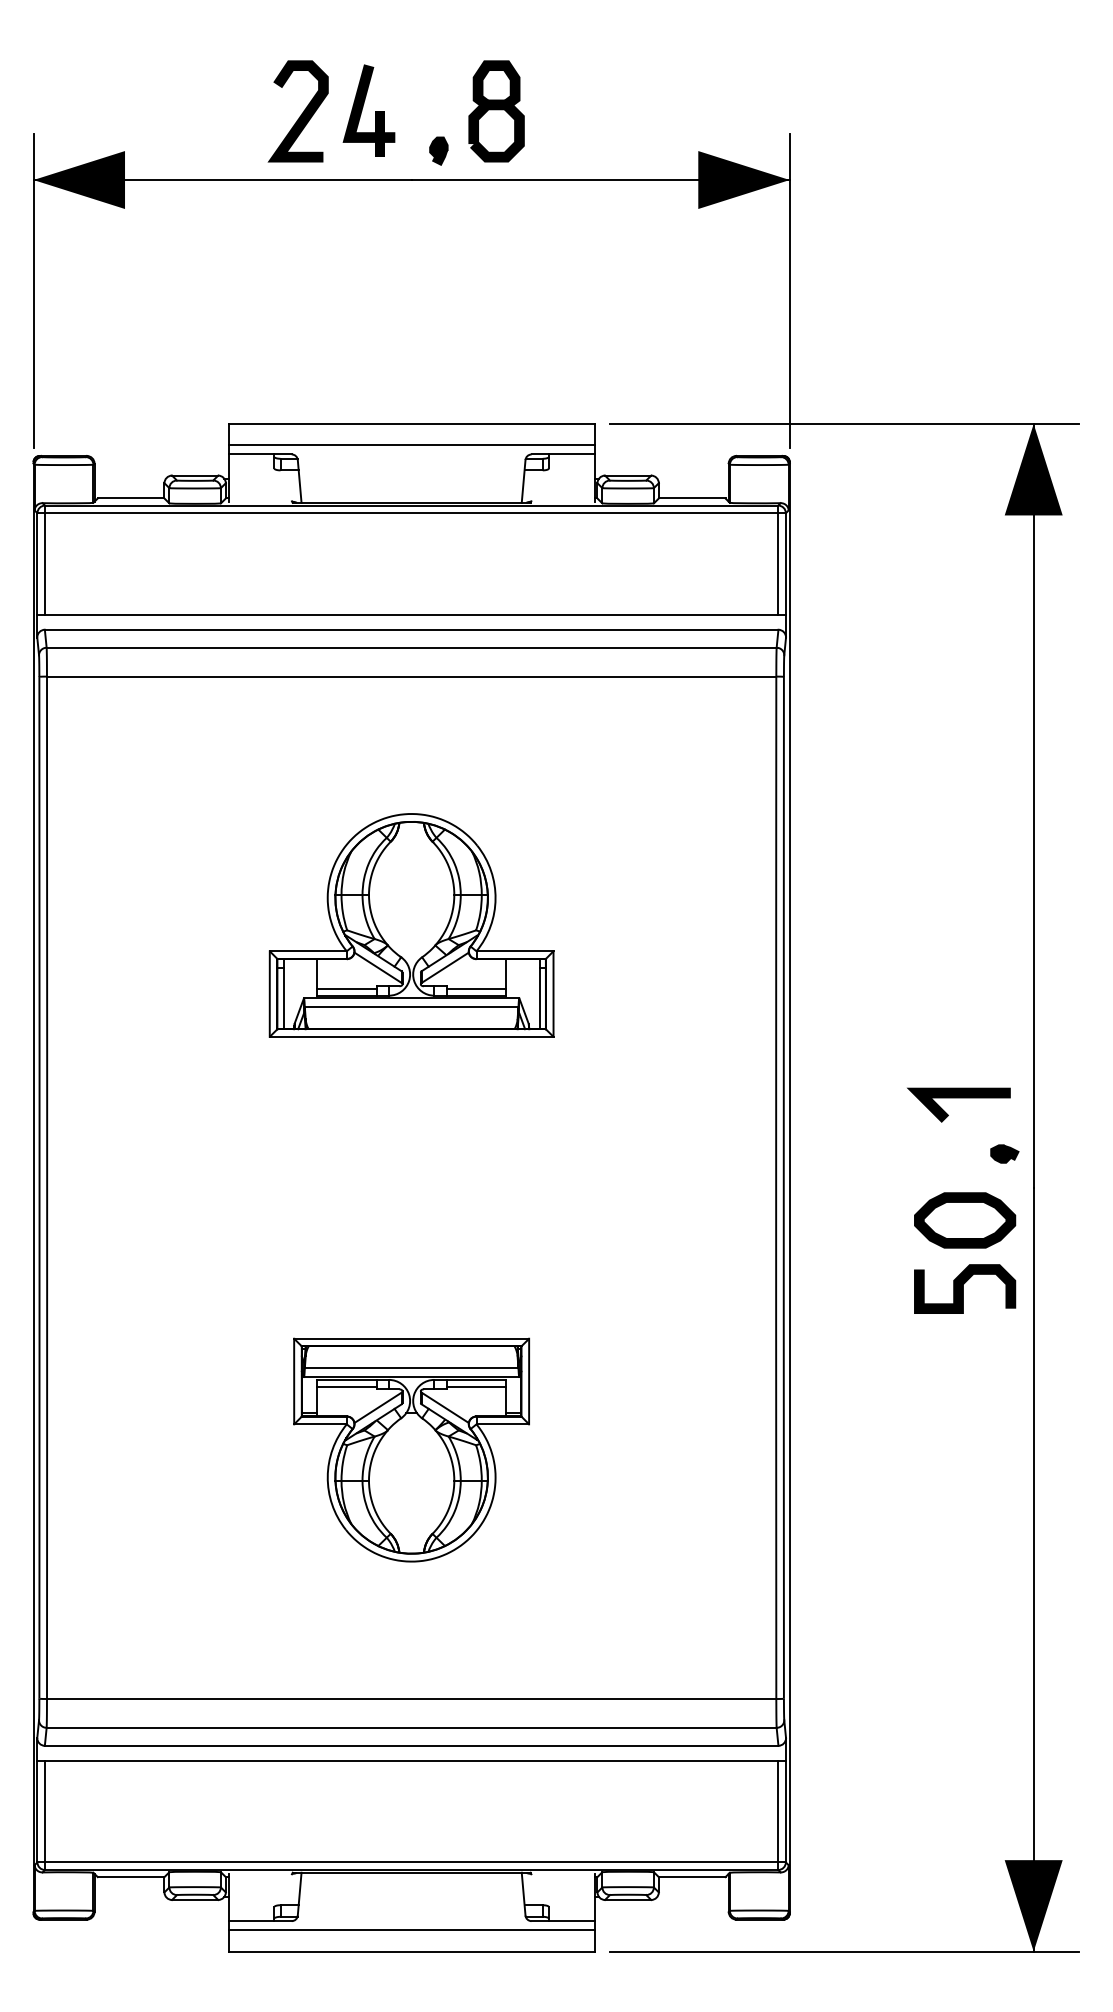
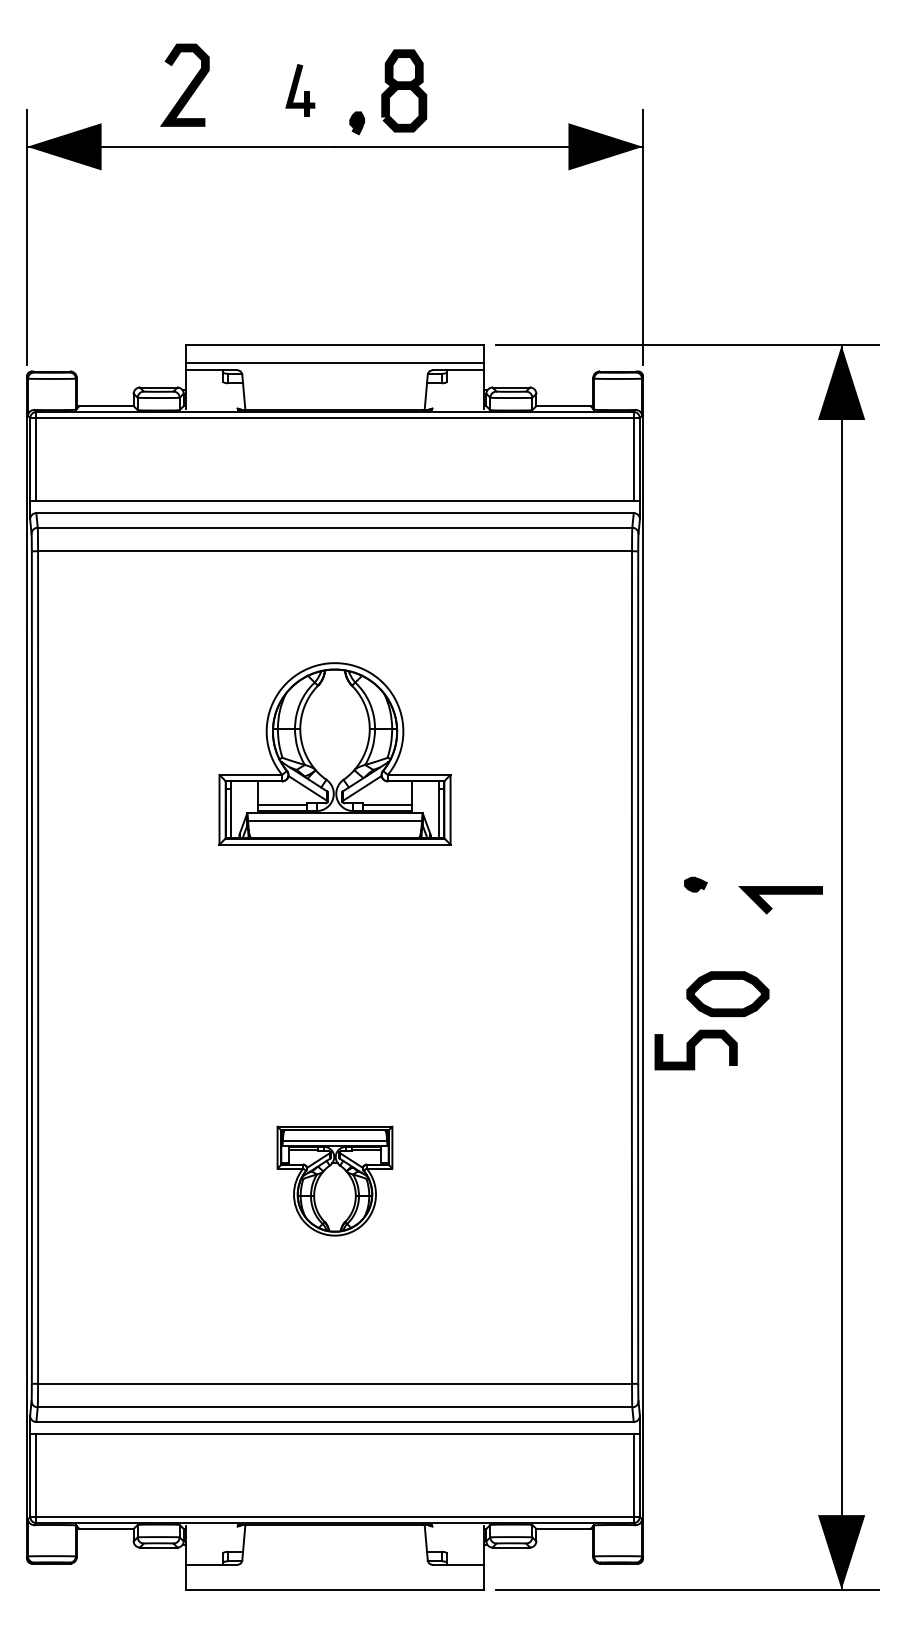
part: (368, 110) -> (299, 90), size x0.7
curve: (301, 113) -> (187, 86), moved
part: (1004, 1153) -> (695, 884), moved
part: (965, 1220) -> (728, 994), moved
curve: (963, 1288) -> (694, 1049), moved
part: (411, 1449) -> (334, 1180), size x0.6
line: (411, 1930) -> (334, 1572), removed

